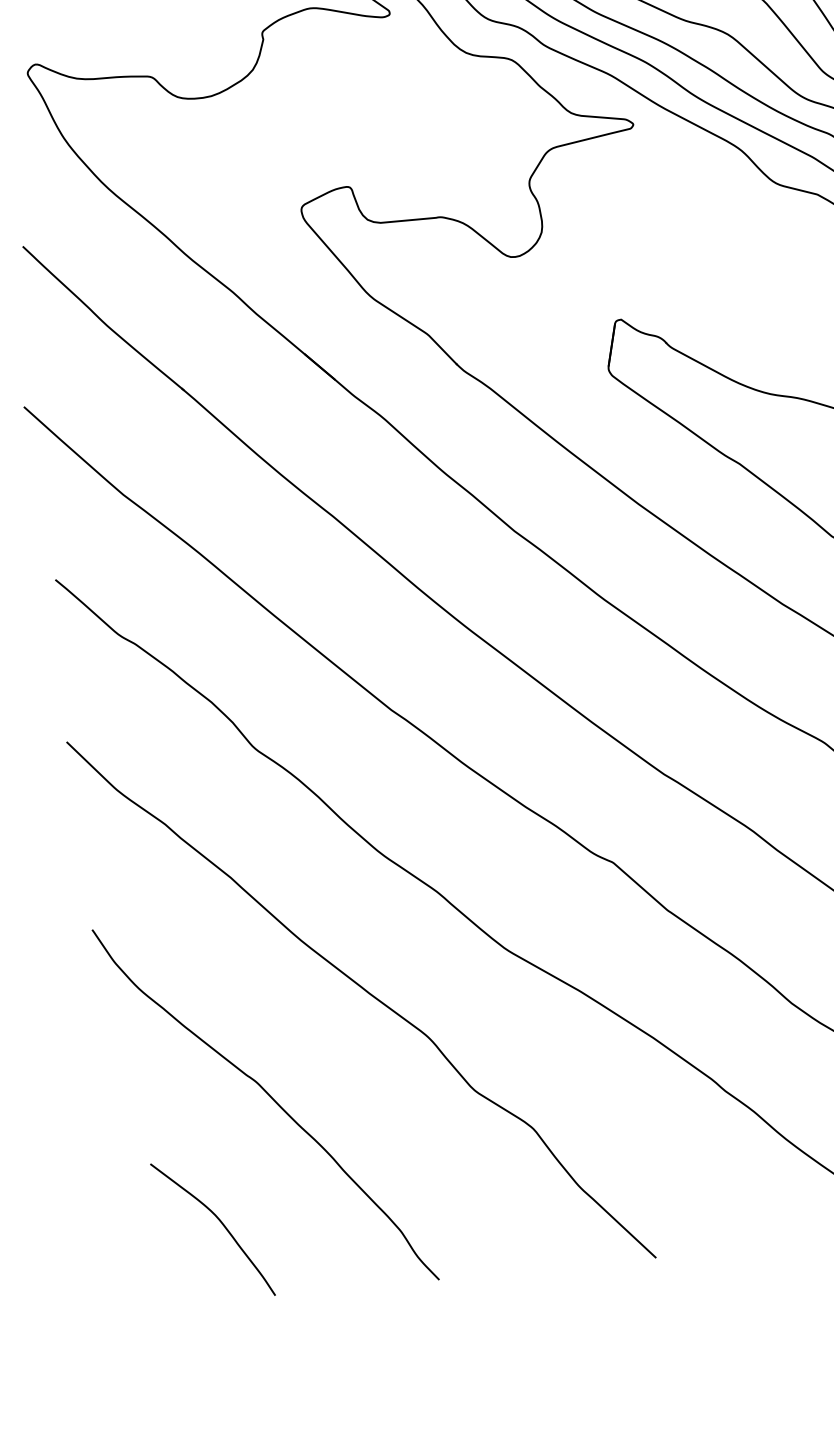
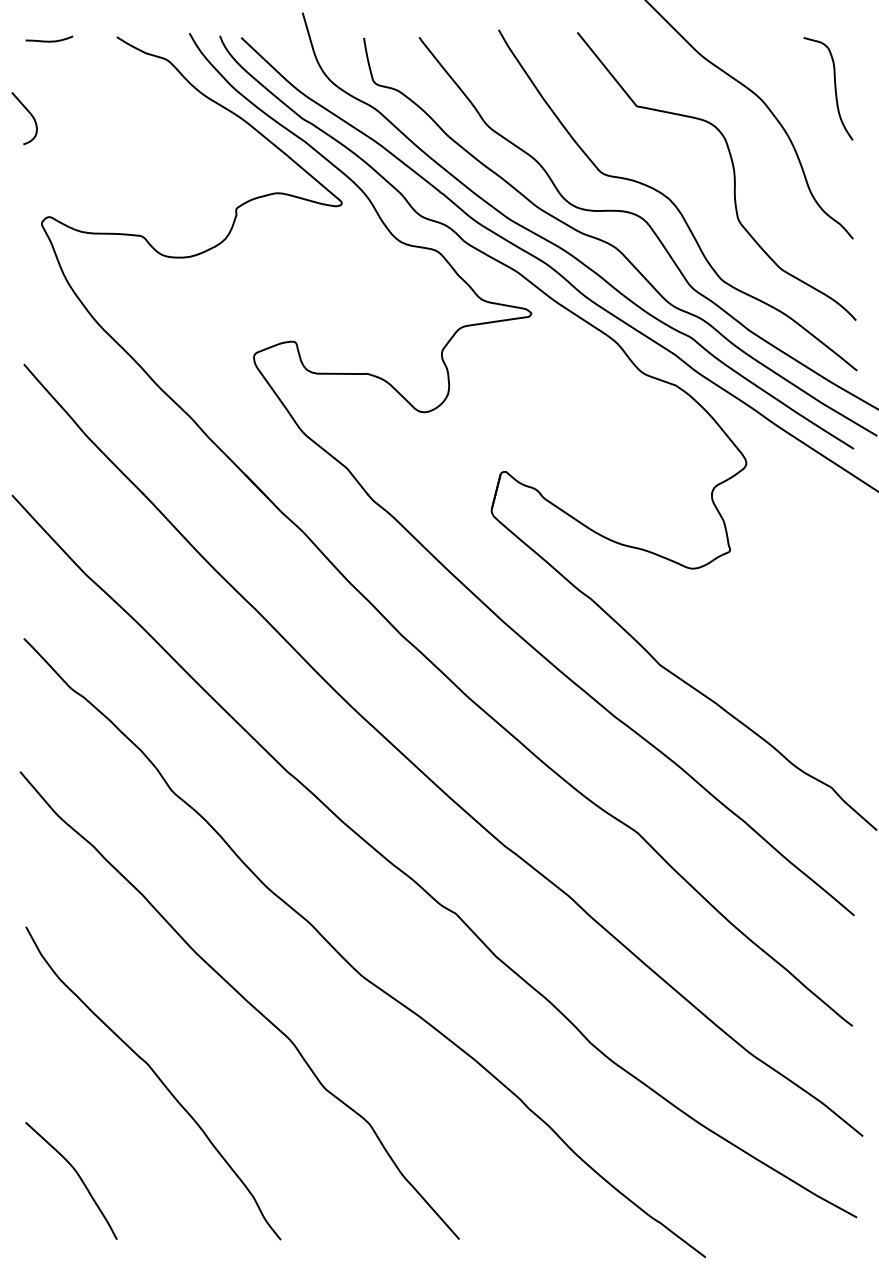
curve: (219, 1222) -> (77, 1175), moved

